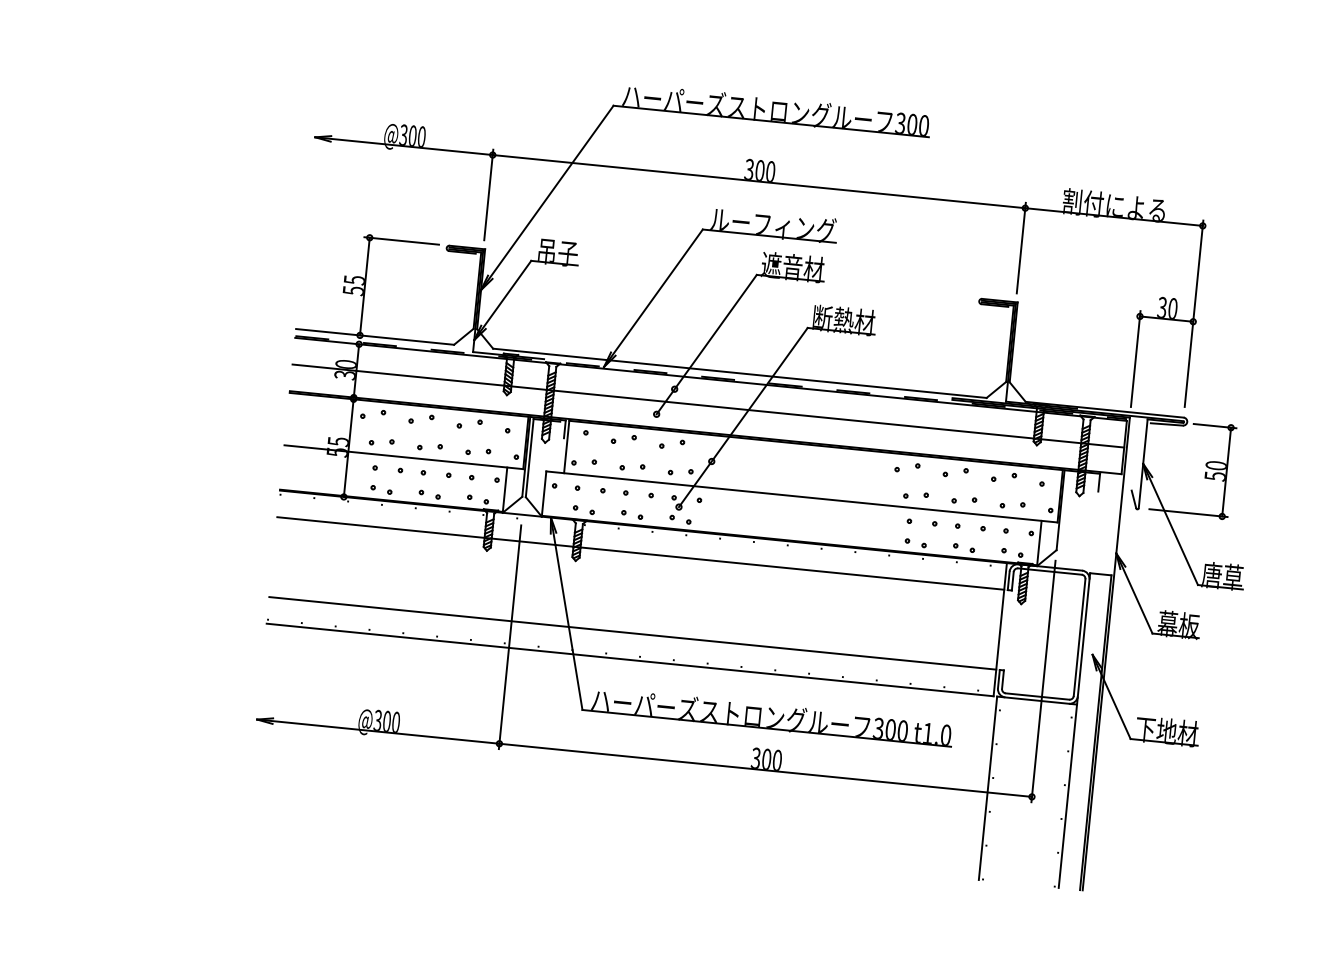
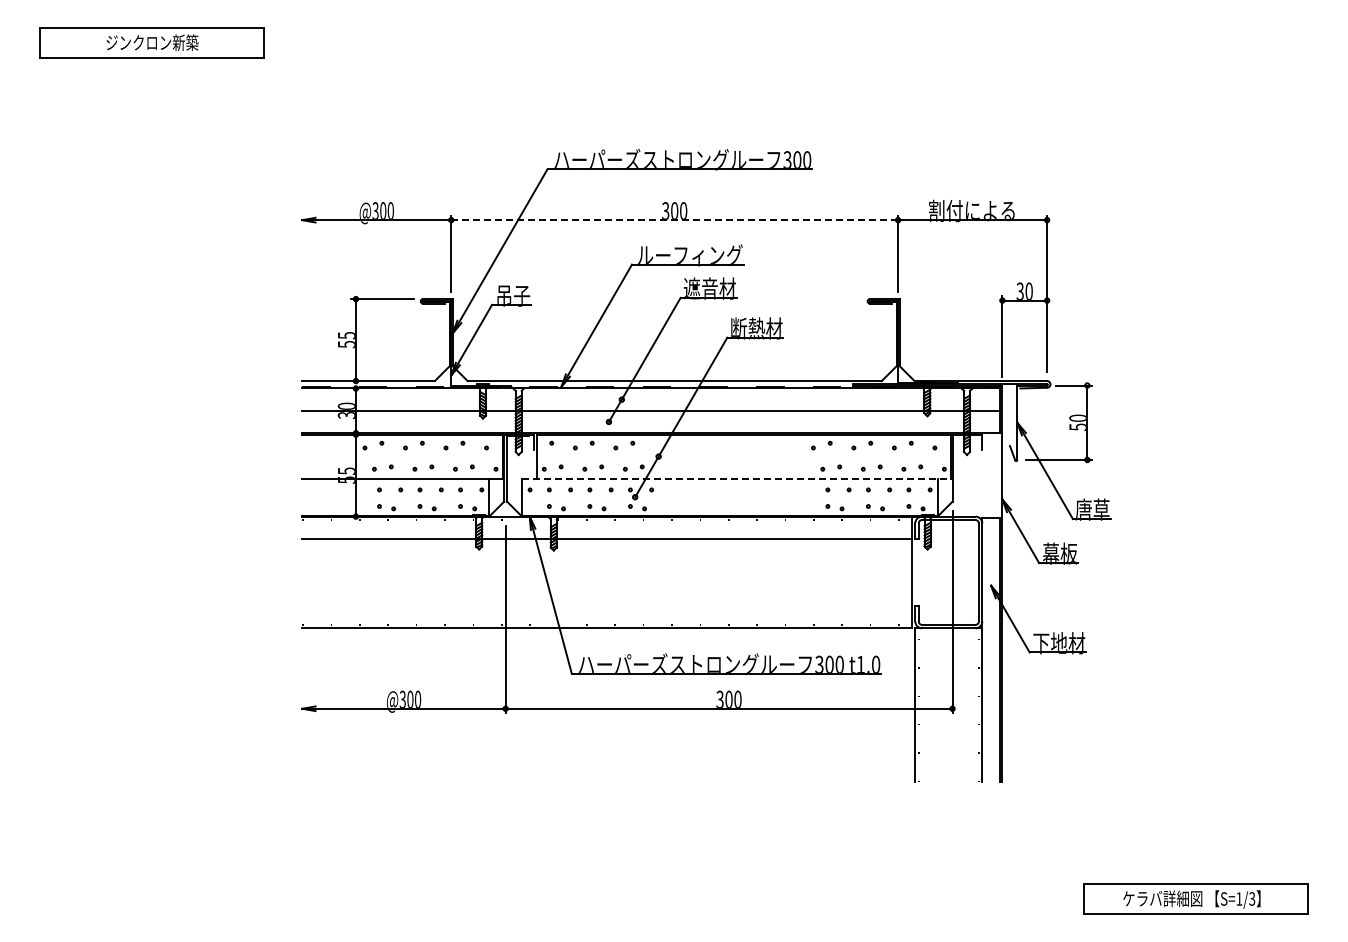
line: (758, 181) -> (674, 220), solid -> dashed
line: (801, 496) -> (736, 478), solid -> dashed
line: (633, 632) -> (607, 605), removed

